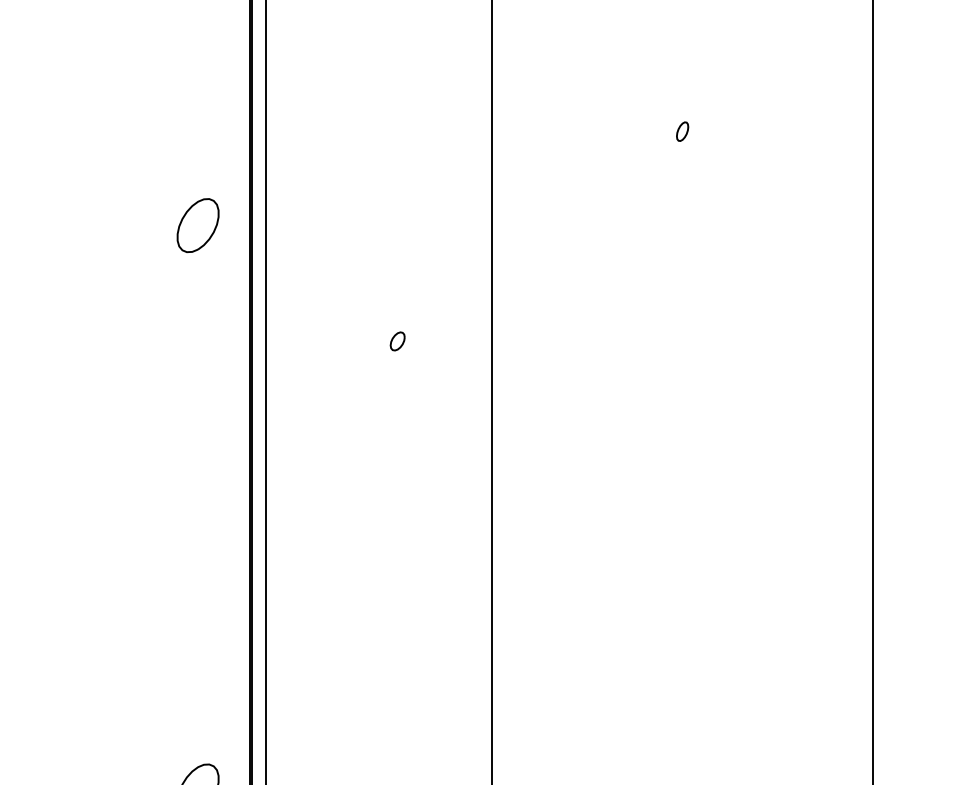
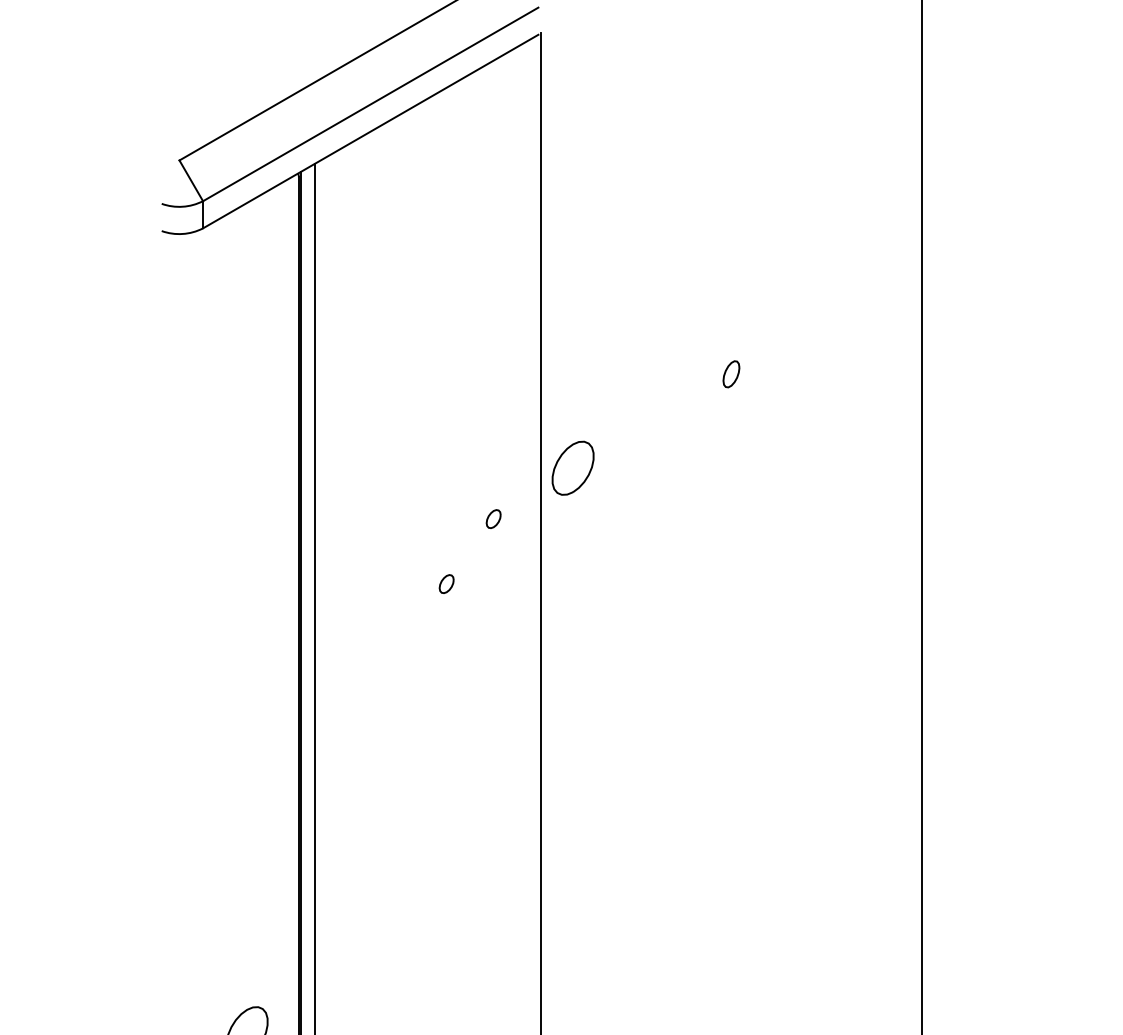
part: (682, 131) -> (731, 374), size x1.4
part: (197, 224) -> (572, 467), moved
part: (444, 275) -> (493, 518), added

